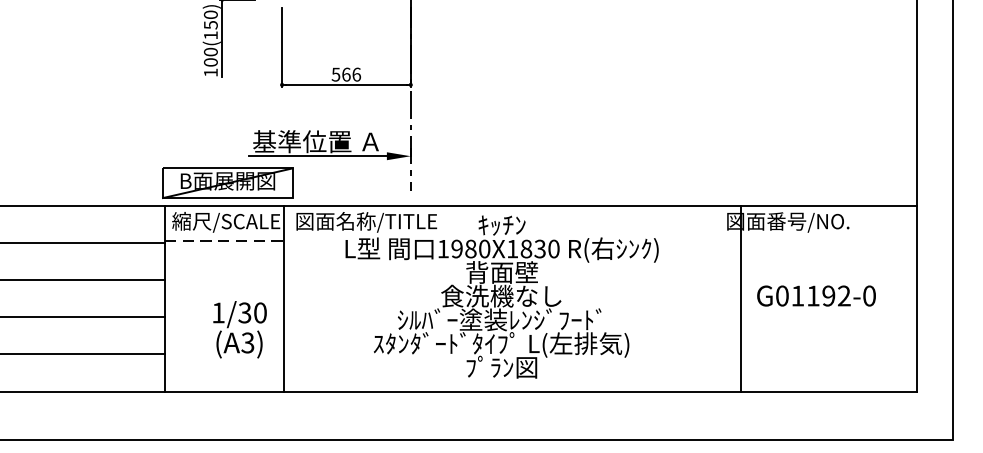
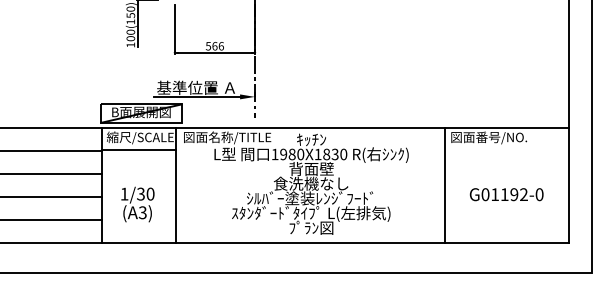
line: (224, 241) -> (139, 149), dashed -> solid
text: (816, 295) -> (506, 194), moved
line: (740, 299) -> (444, 185), moved
text: (239, 329) -> (137, 204), moved

